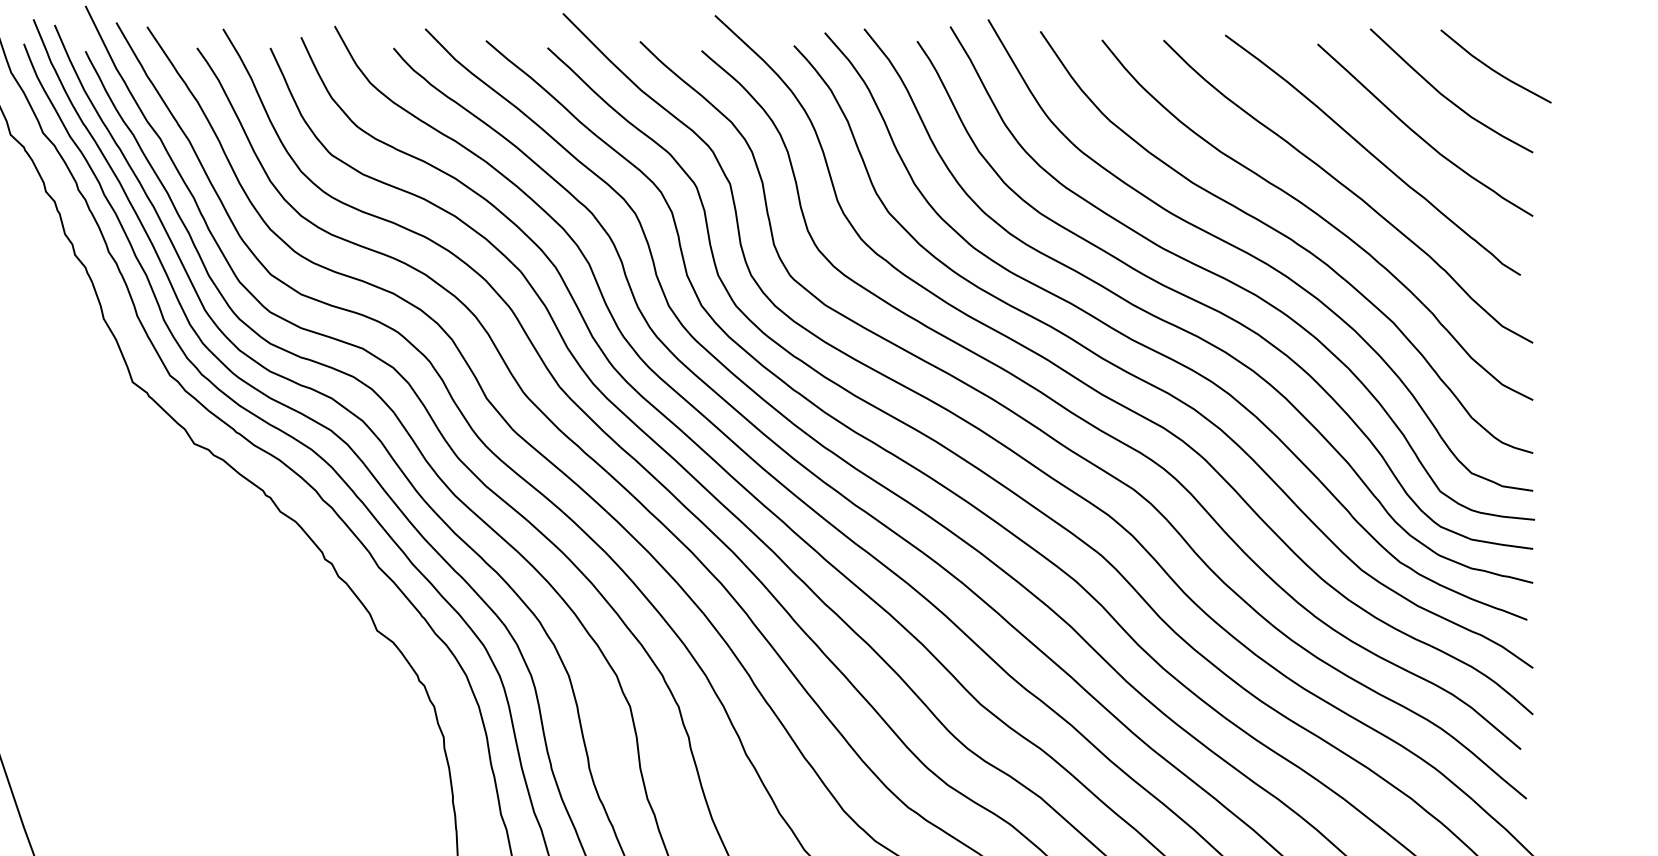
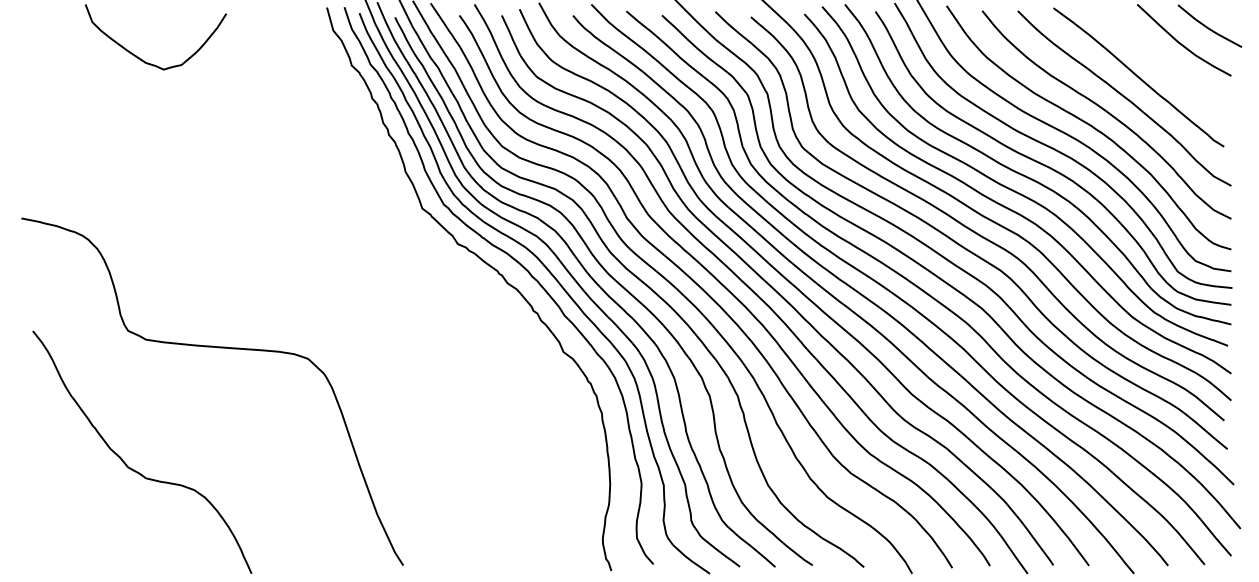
curve: (1422, 136) -> (1167, 66), removed

